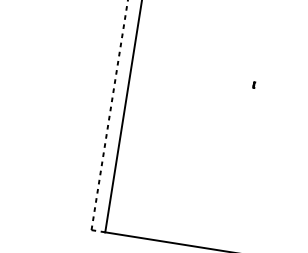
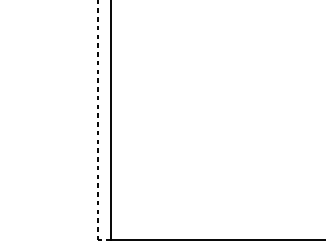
part: (253, 84) -> (227, 80), removed

